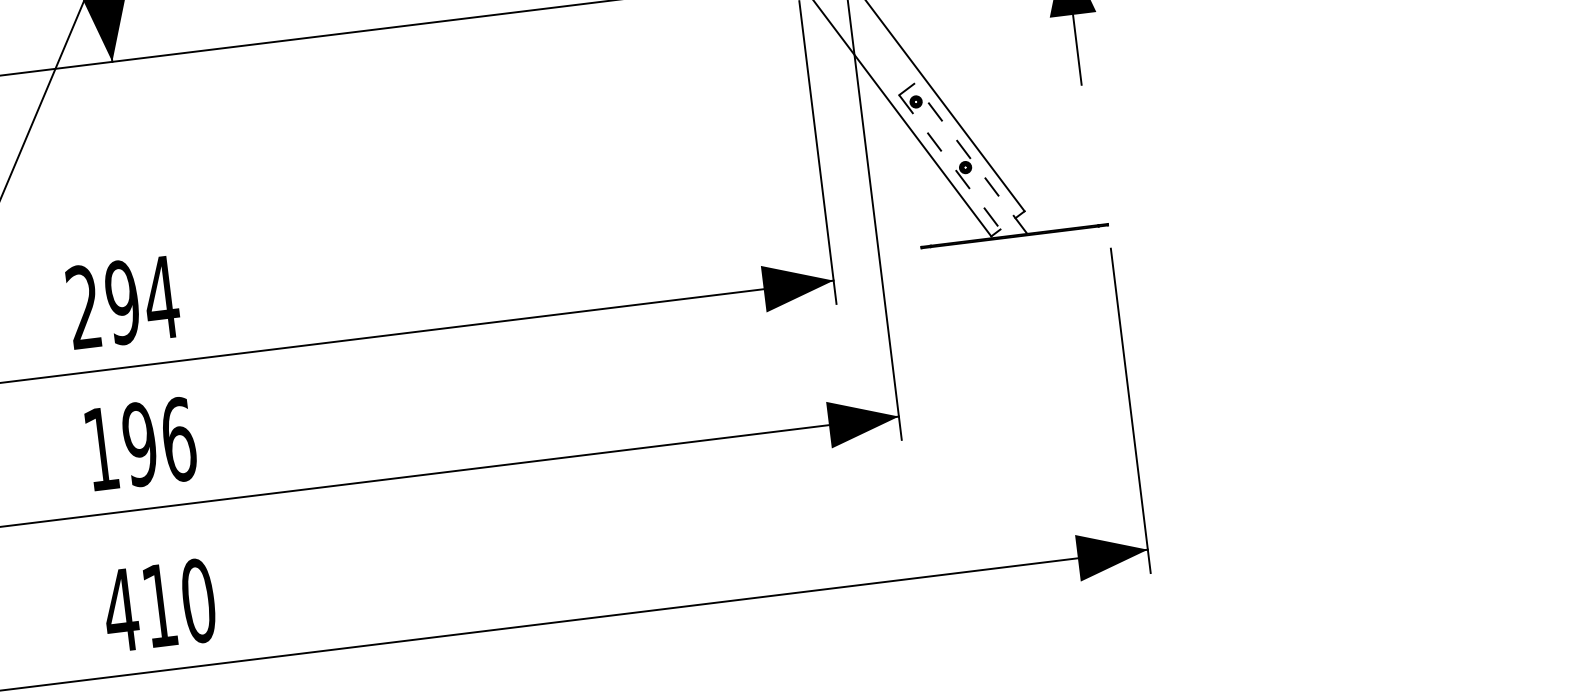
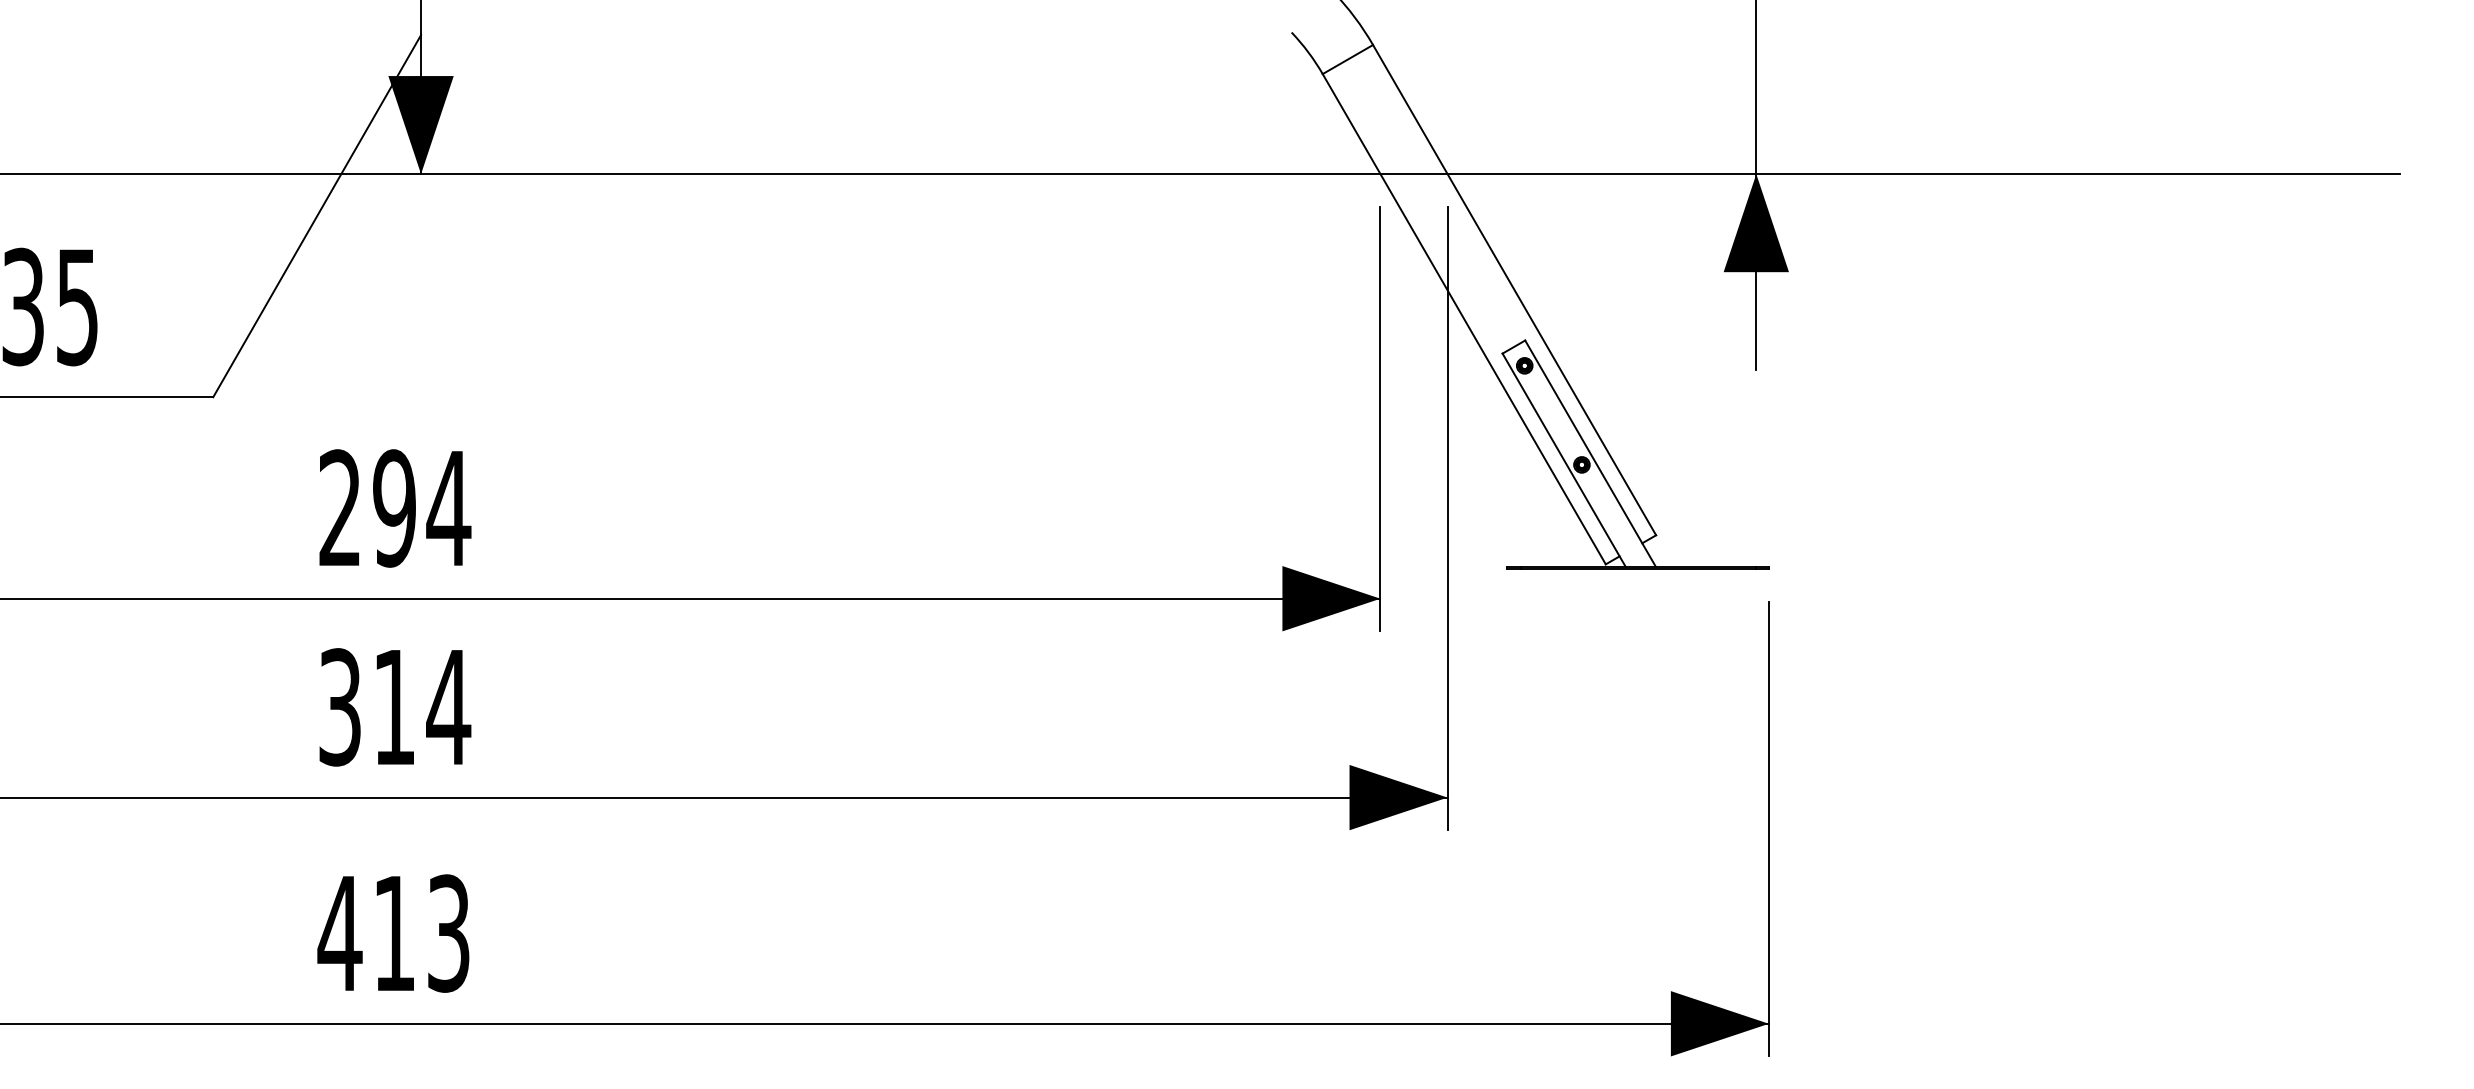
line: (970, 158) -> (1590, 453), dashed -> solid
line: (952, 165) -> (1564, 460), dashed -> solid
text: (140, 444) -> (395, 707), 196 -> 314
text: (198, 600) -> (448, 933), 410 -> 413

